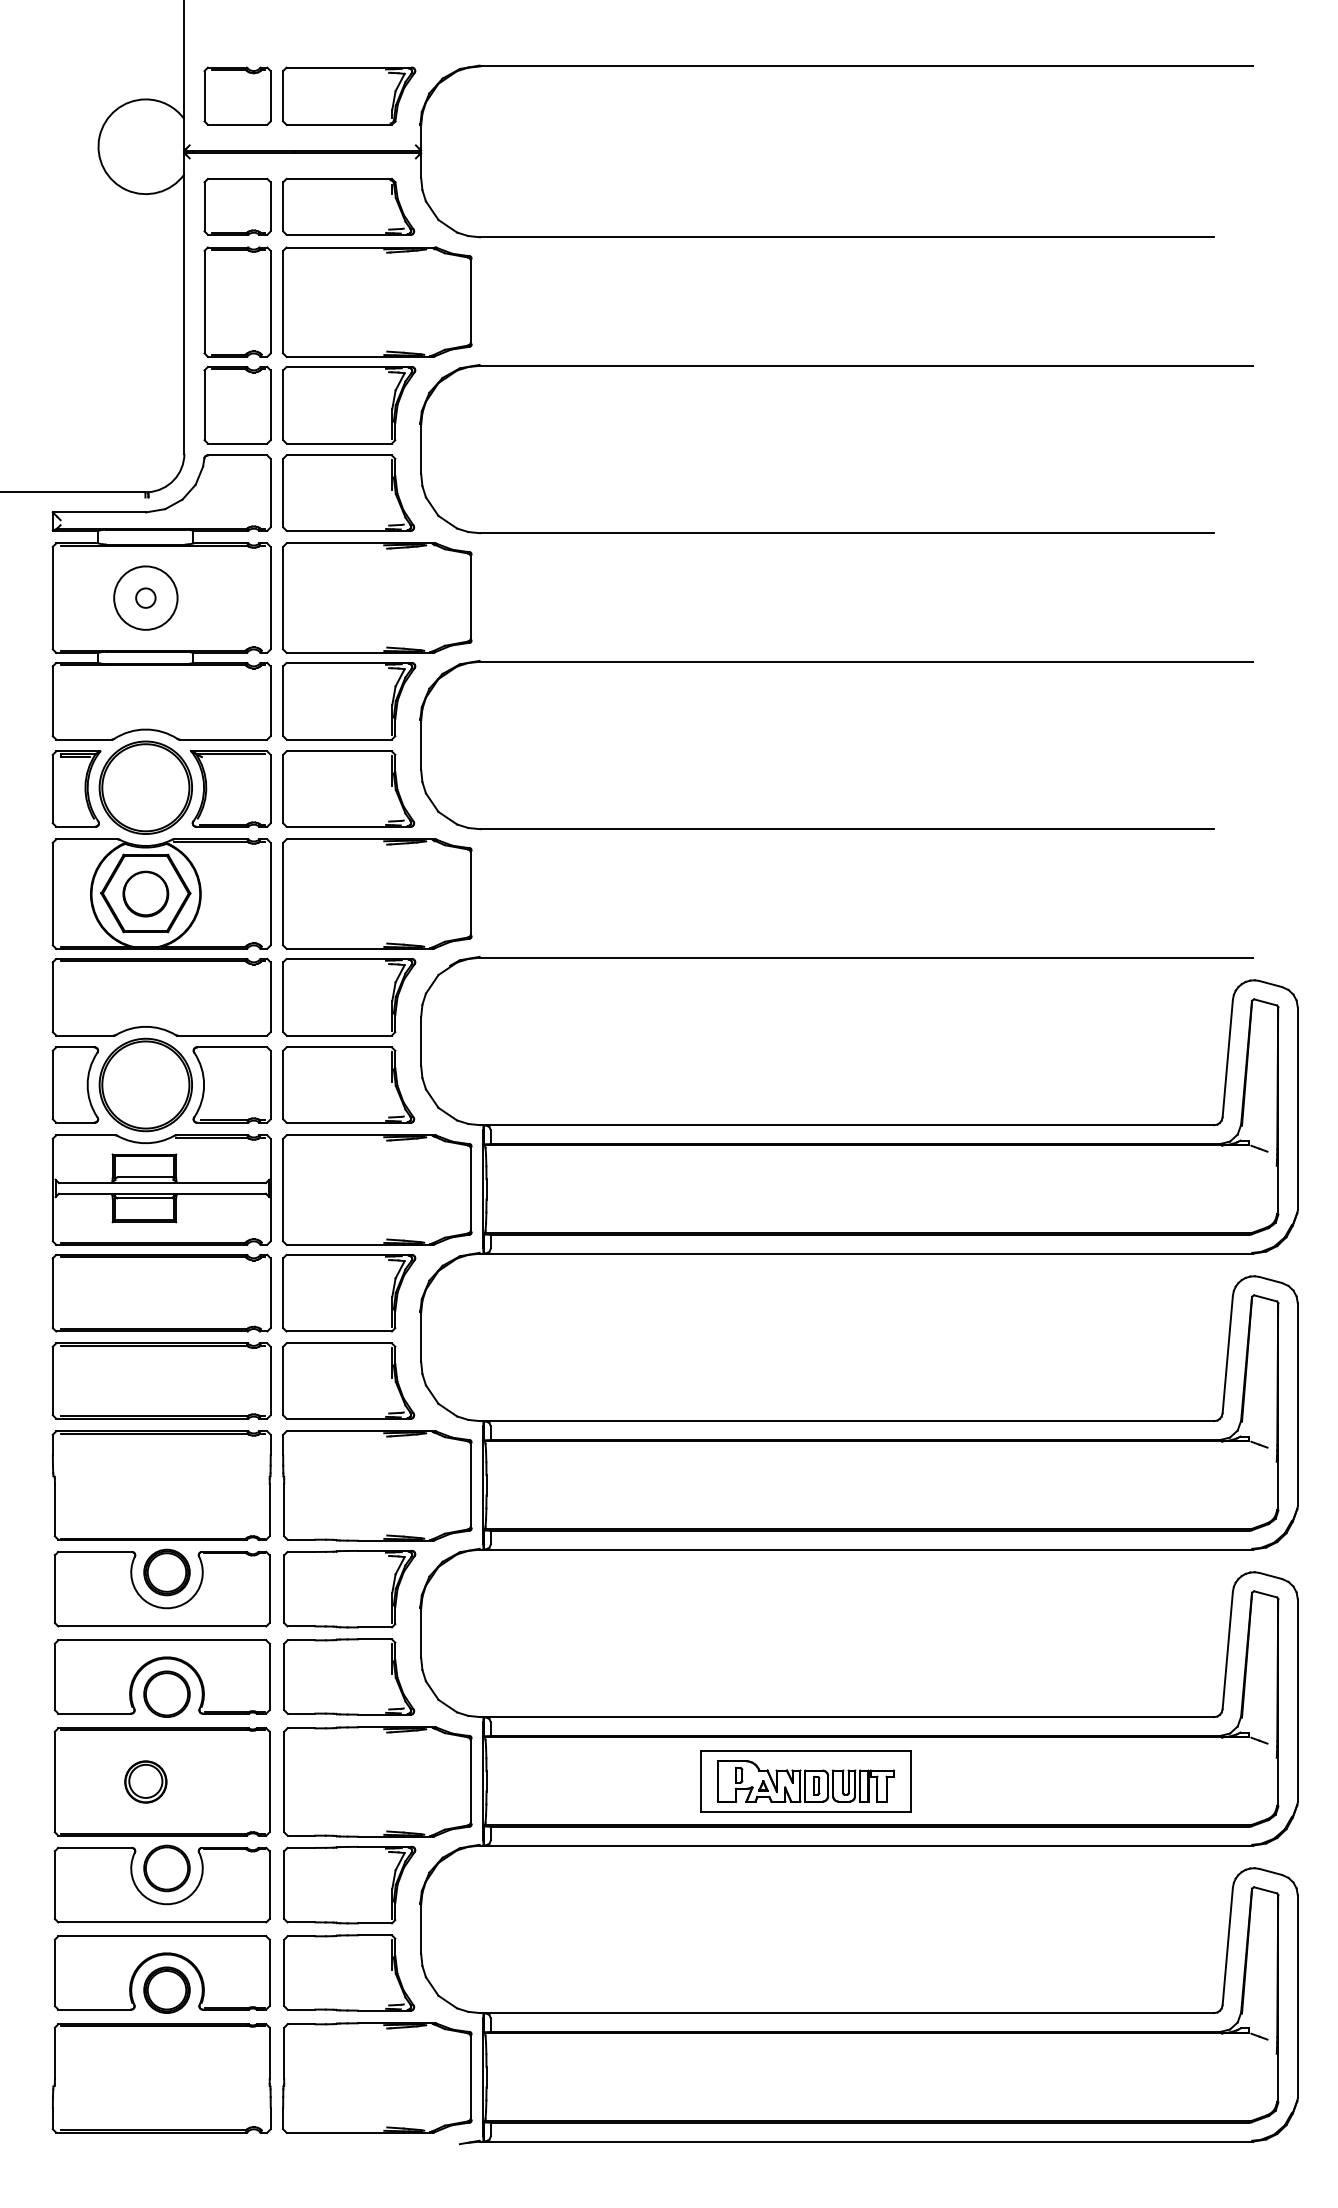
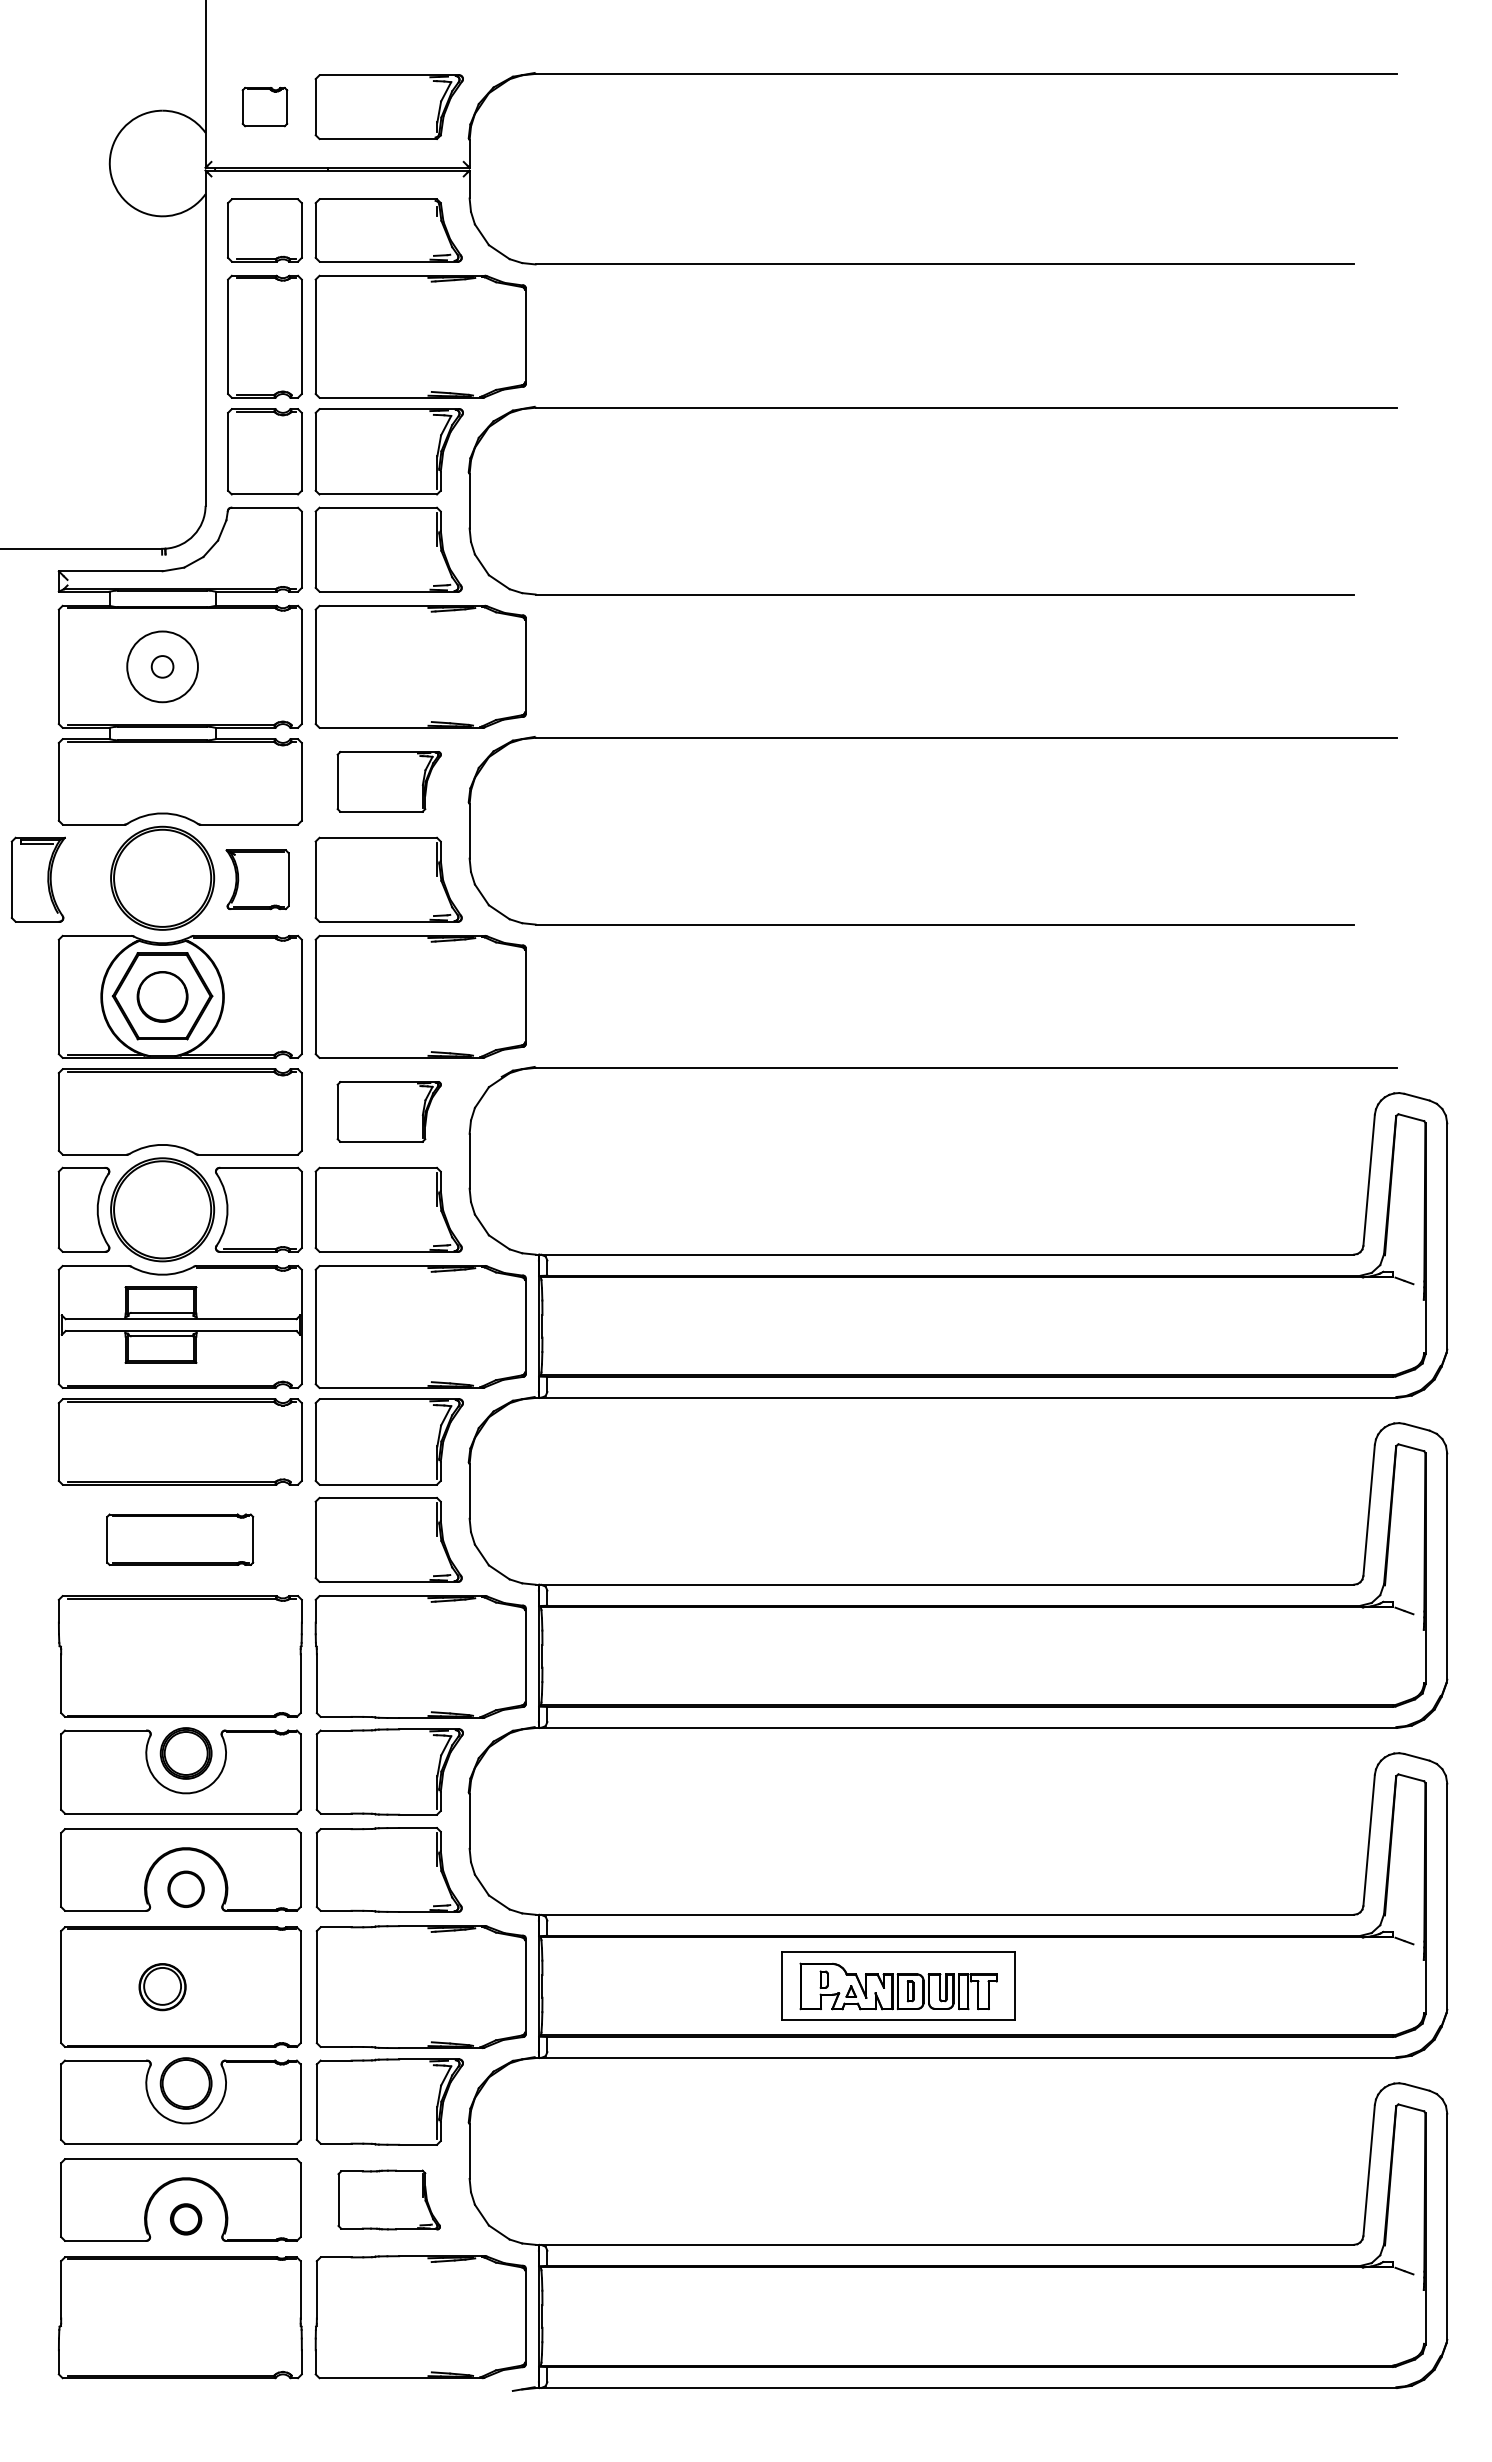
part: (237, 95) -> (264, 106), size x0.6
part: (348, 700) -> (388, 781), size x0.7
part: (75, 788) -> (37, 879), moved
part: (230, 788) -> (257, 879), size x0.7
part: (348, 996) -> (388, 1111), size x0.7
part: (161, 1380) -> (179, 1539), size x0.6
part: (166, 1694) -> (185, 1889), size x0.7
part: (348, 1972) -> (388, 2199), size x0.7
part: (166, 1990) -> (185, 2219), size x0.6

